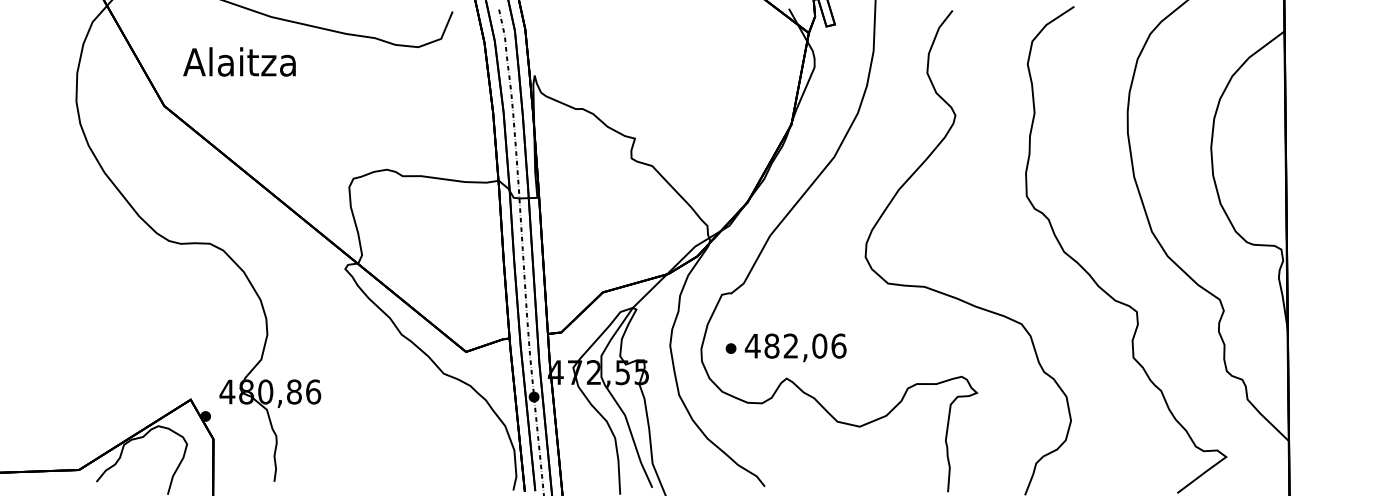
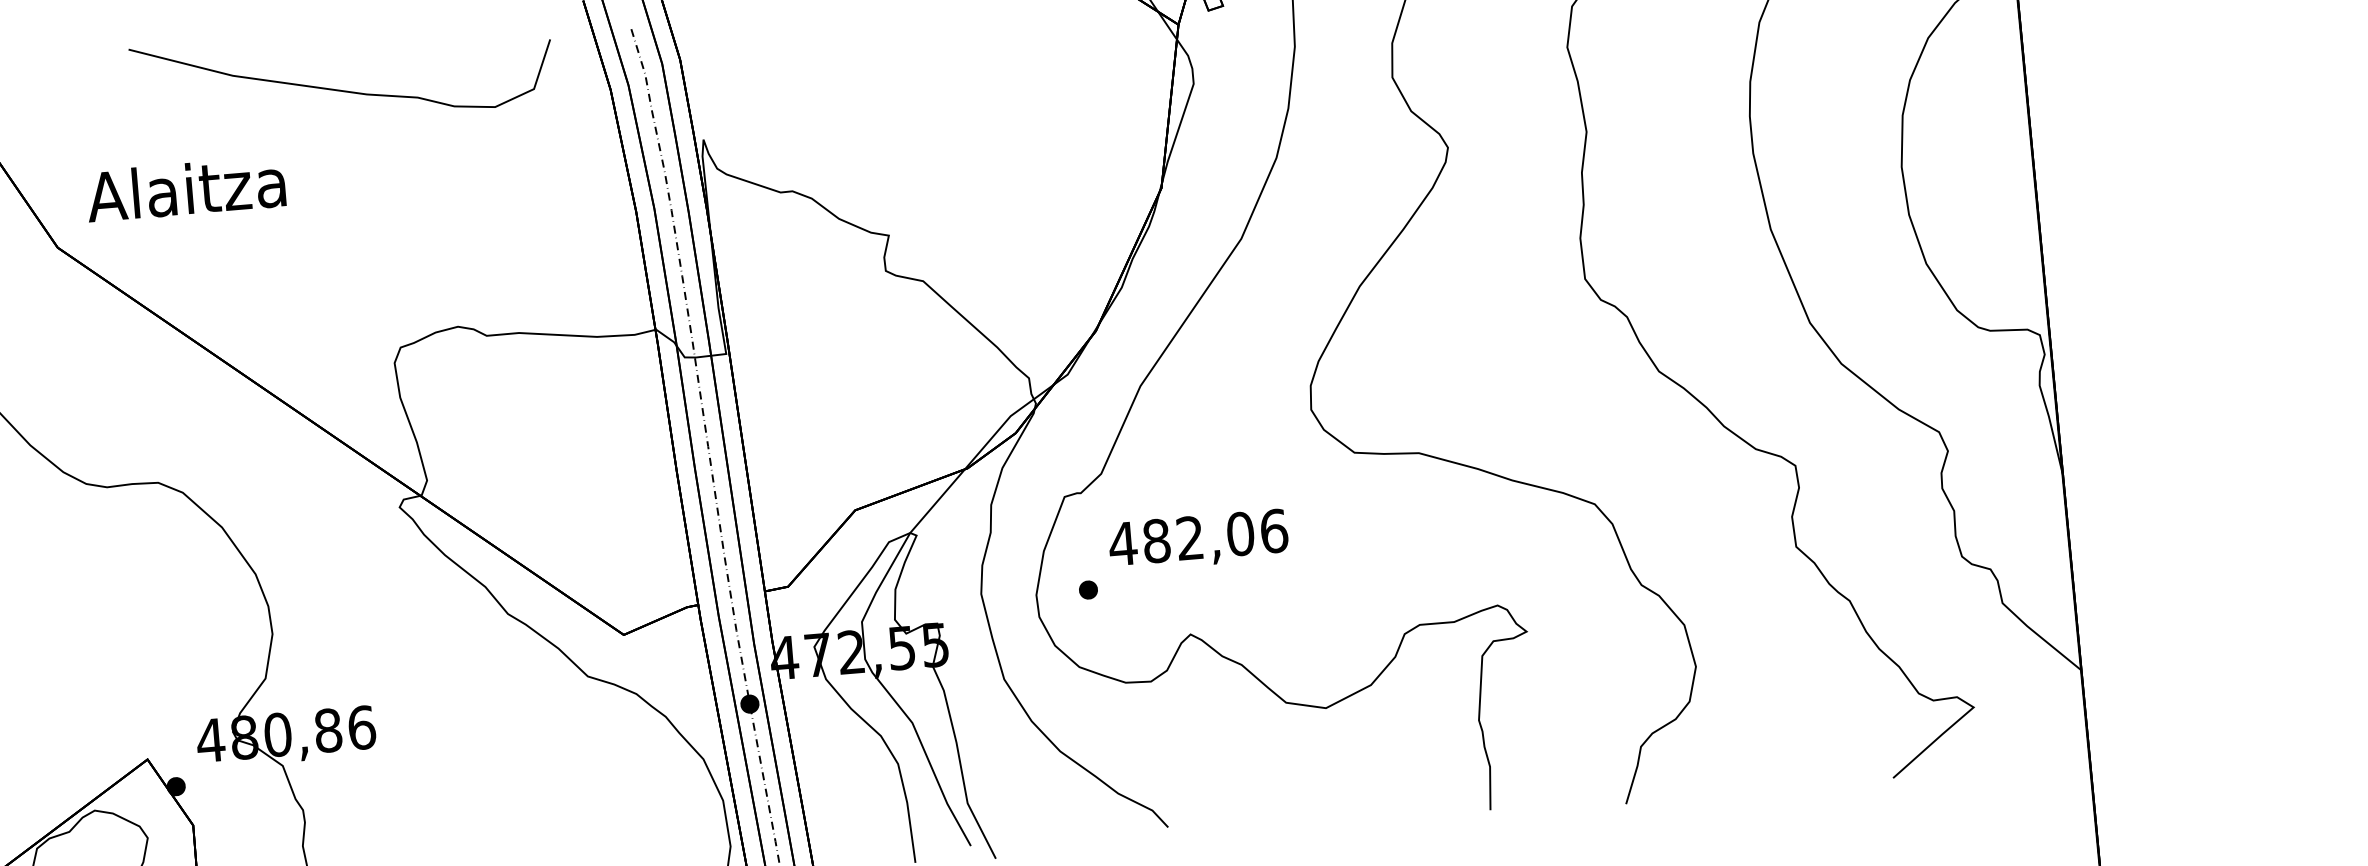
text: (239, 61) -> (185, 188), moved
text: (795, 347) -> (1198, 539), moved

